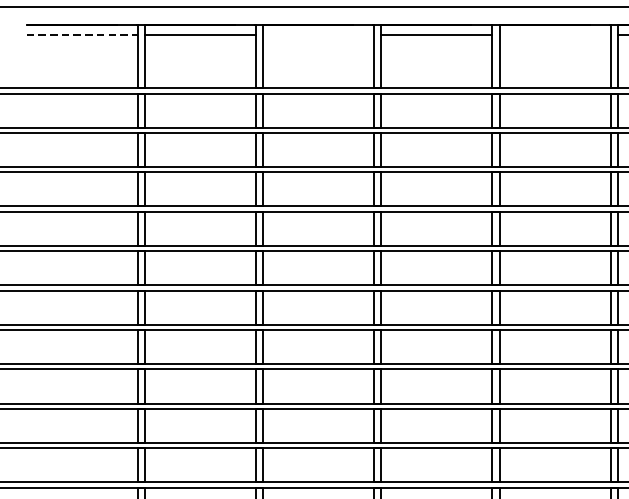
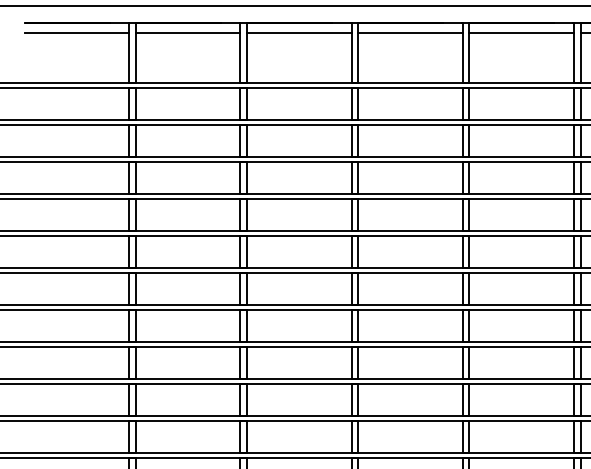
line: (82, 35) -> (77, 33), dashed -> solid
line: (318, 35) -> (299, 33), added
line: (554, 35) -> (521, 33), added

